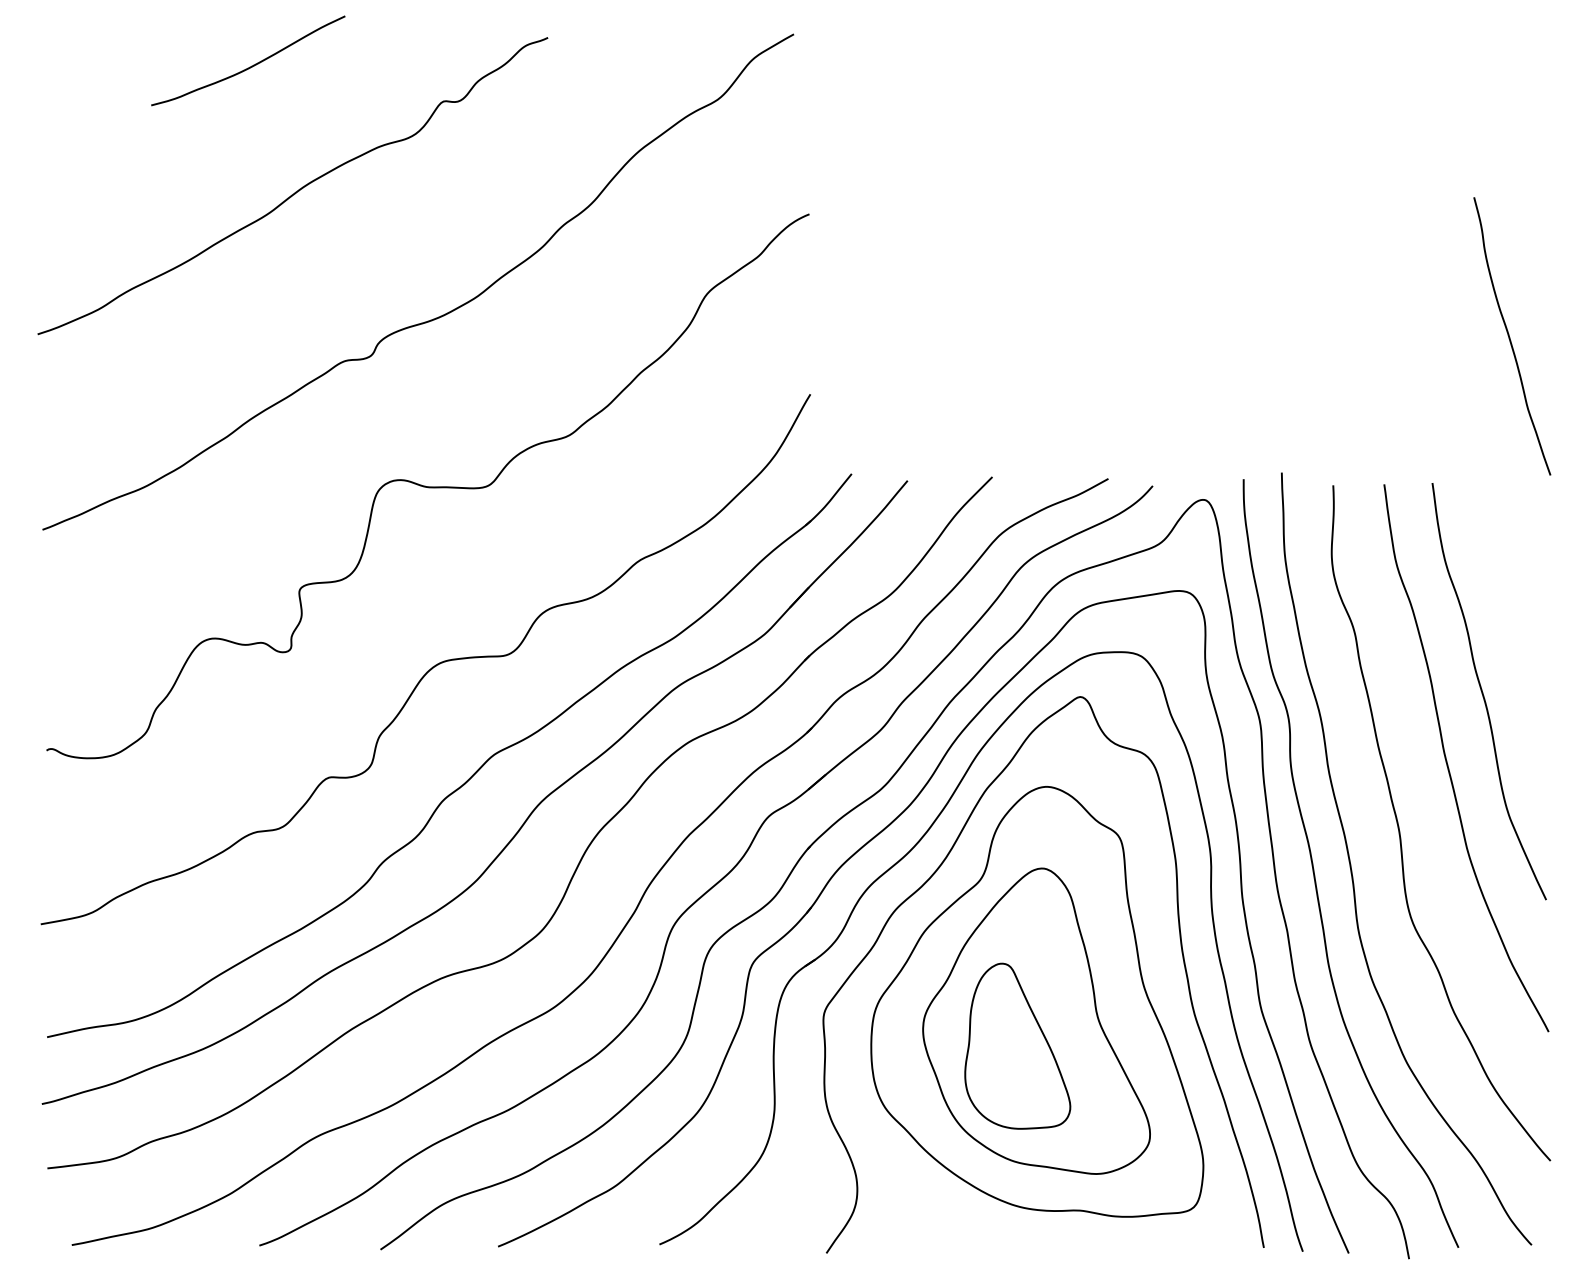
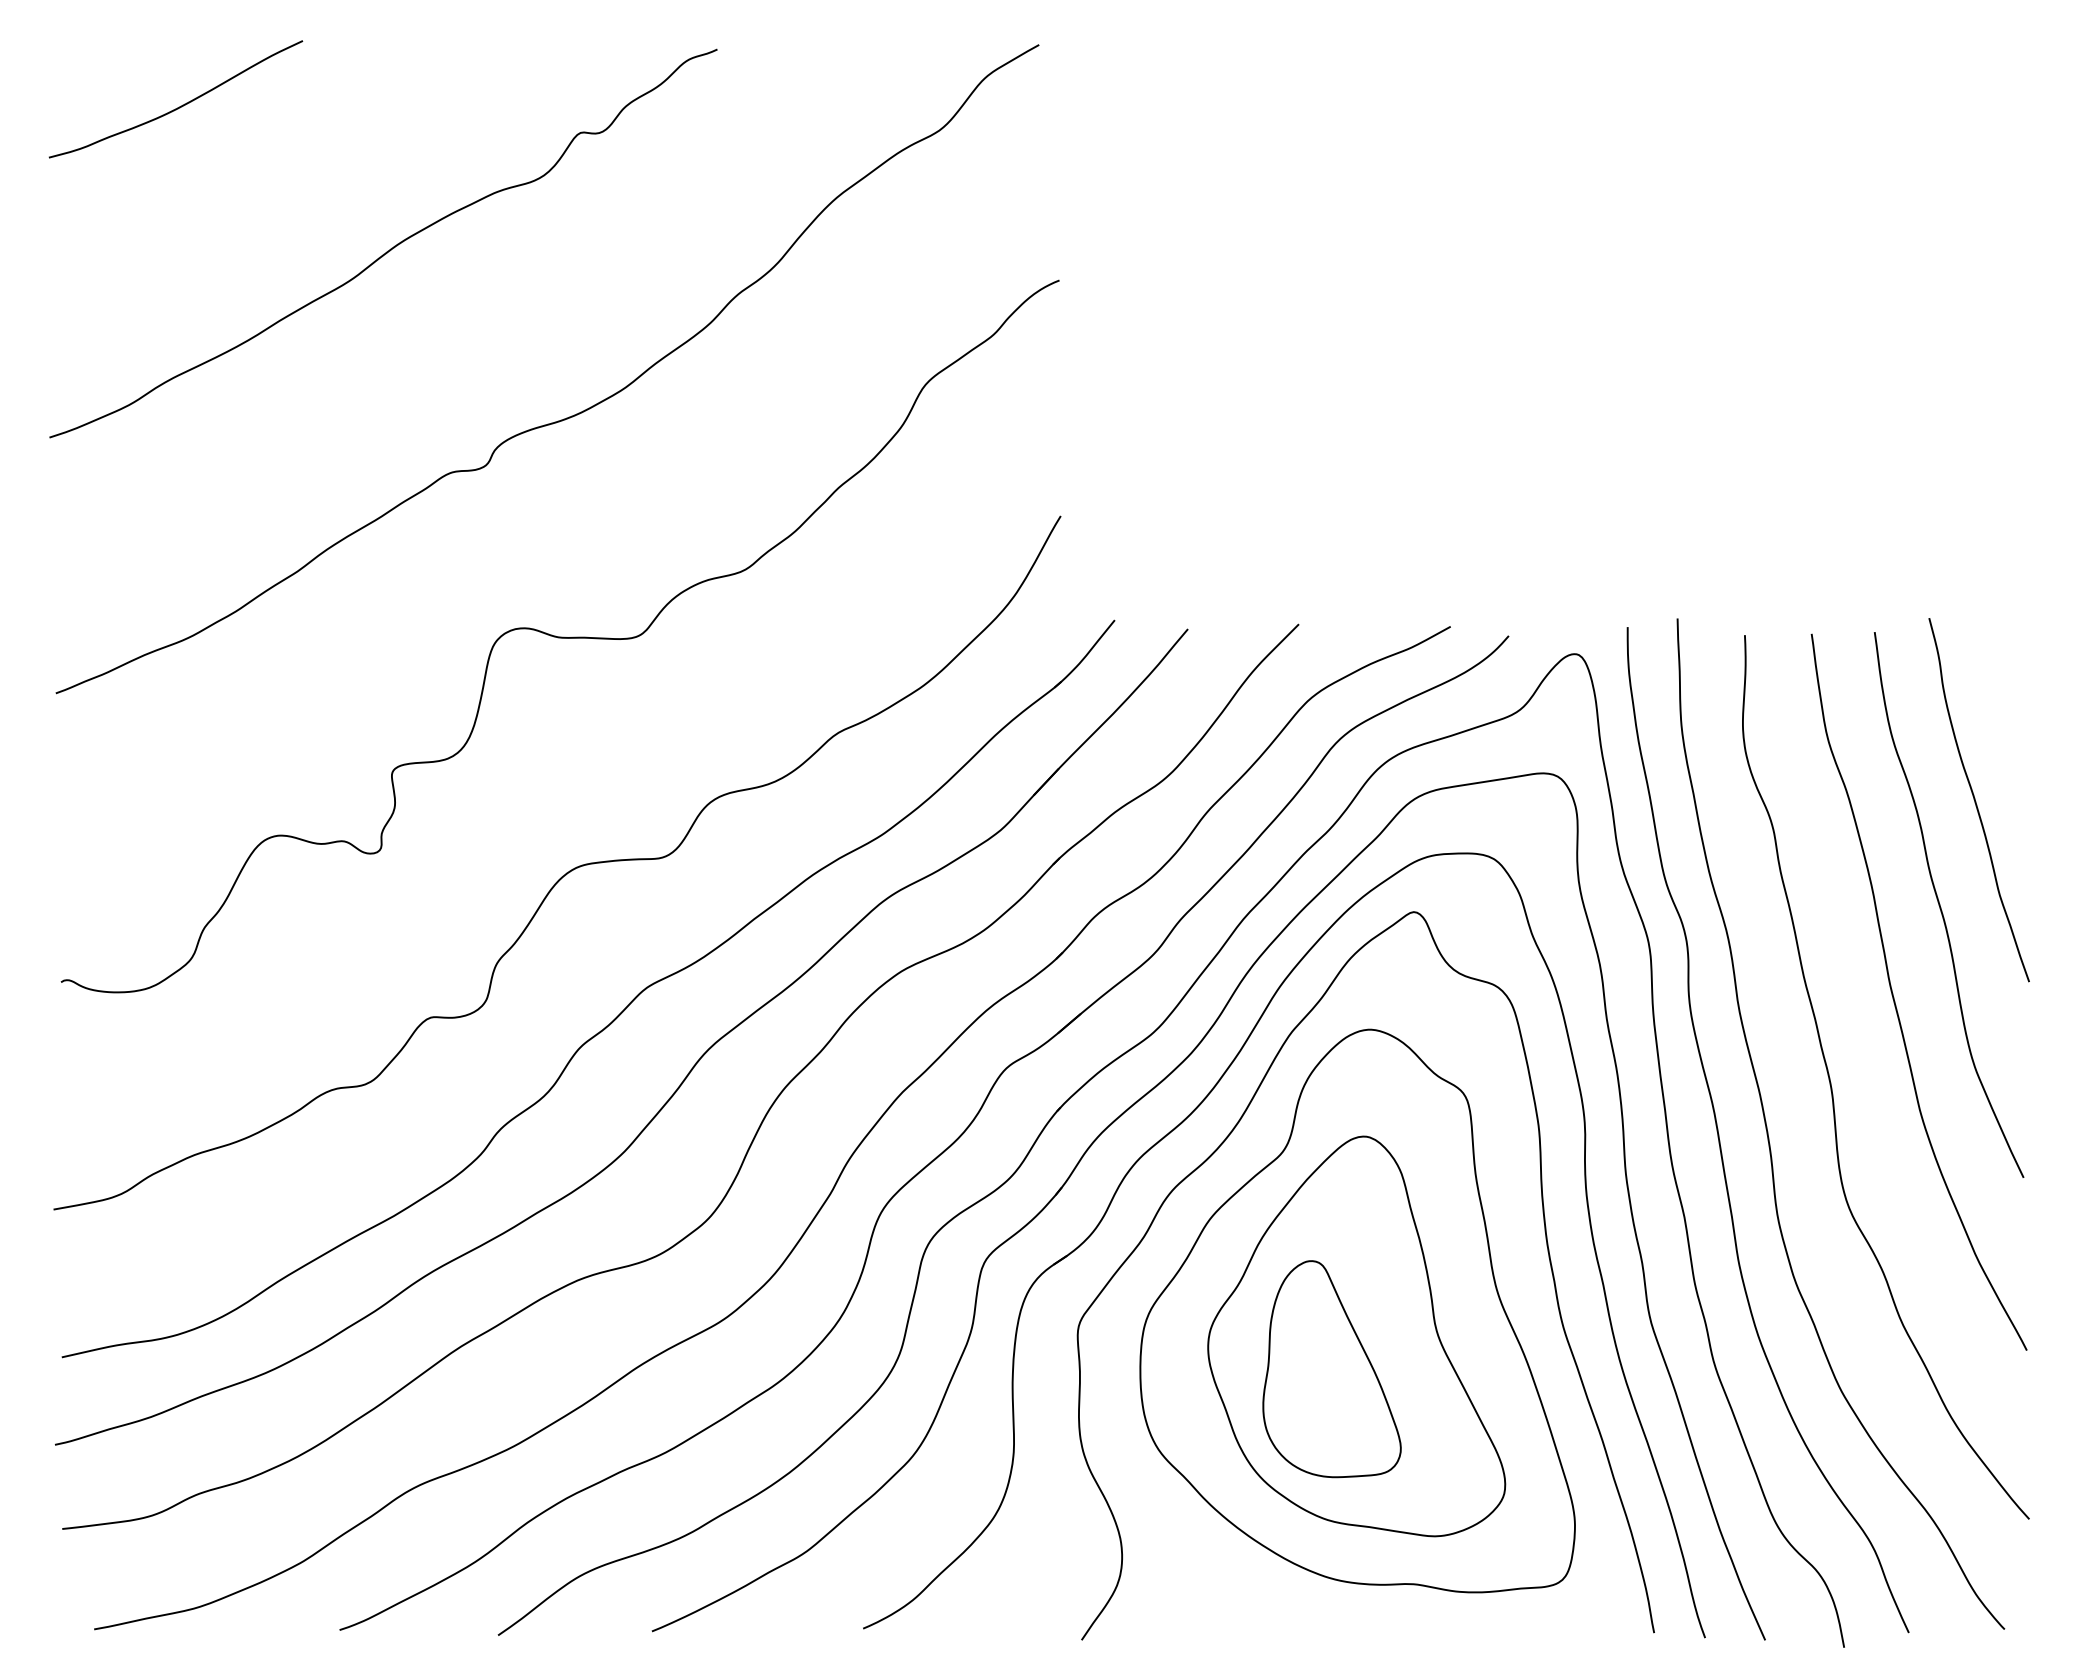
curve: (251, 65) -> (180, 105), moved
curve: (1510, 337) -> (1976, 801), moved

